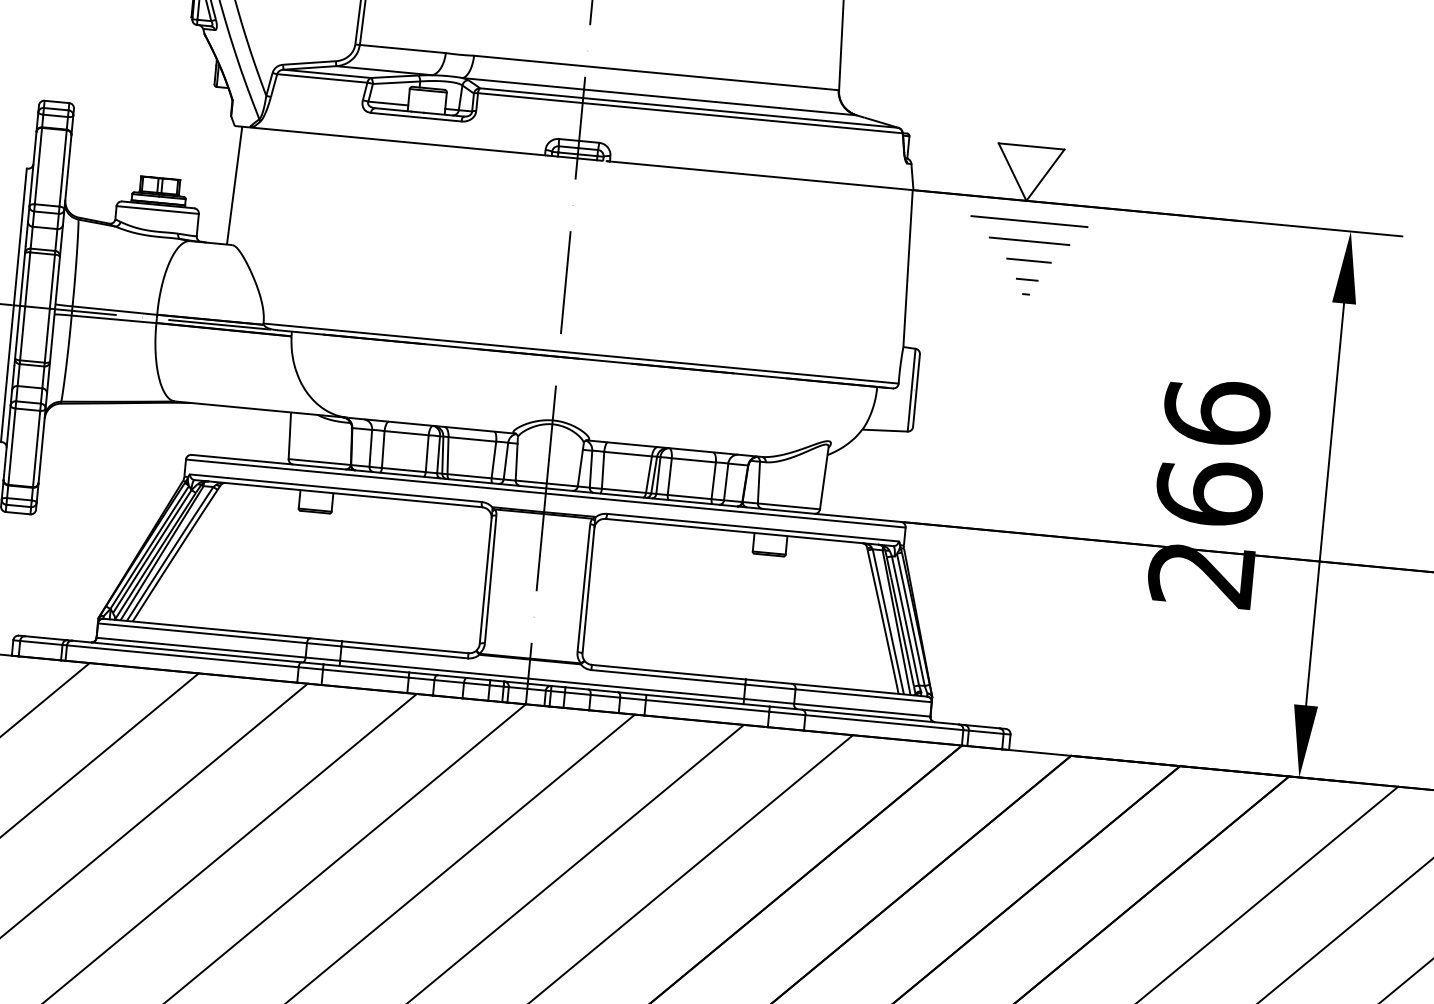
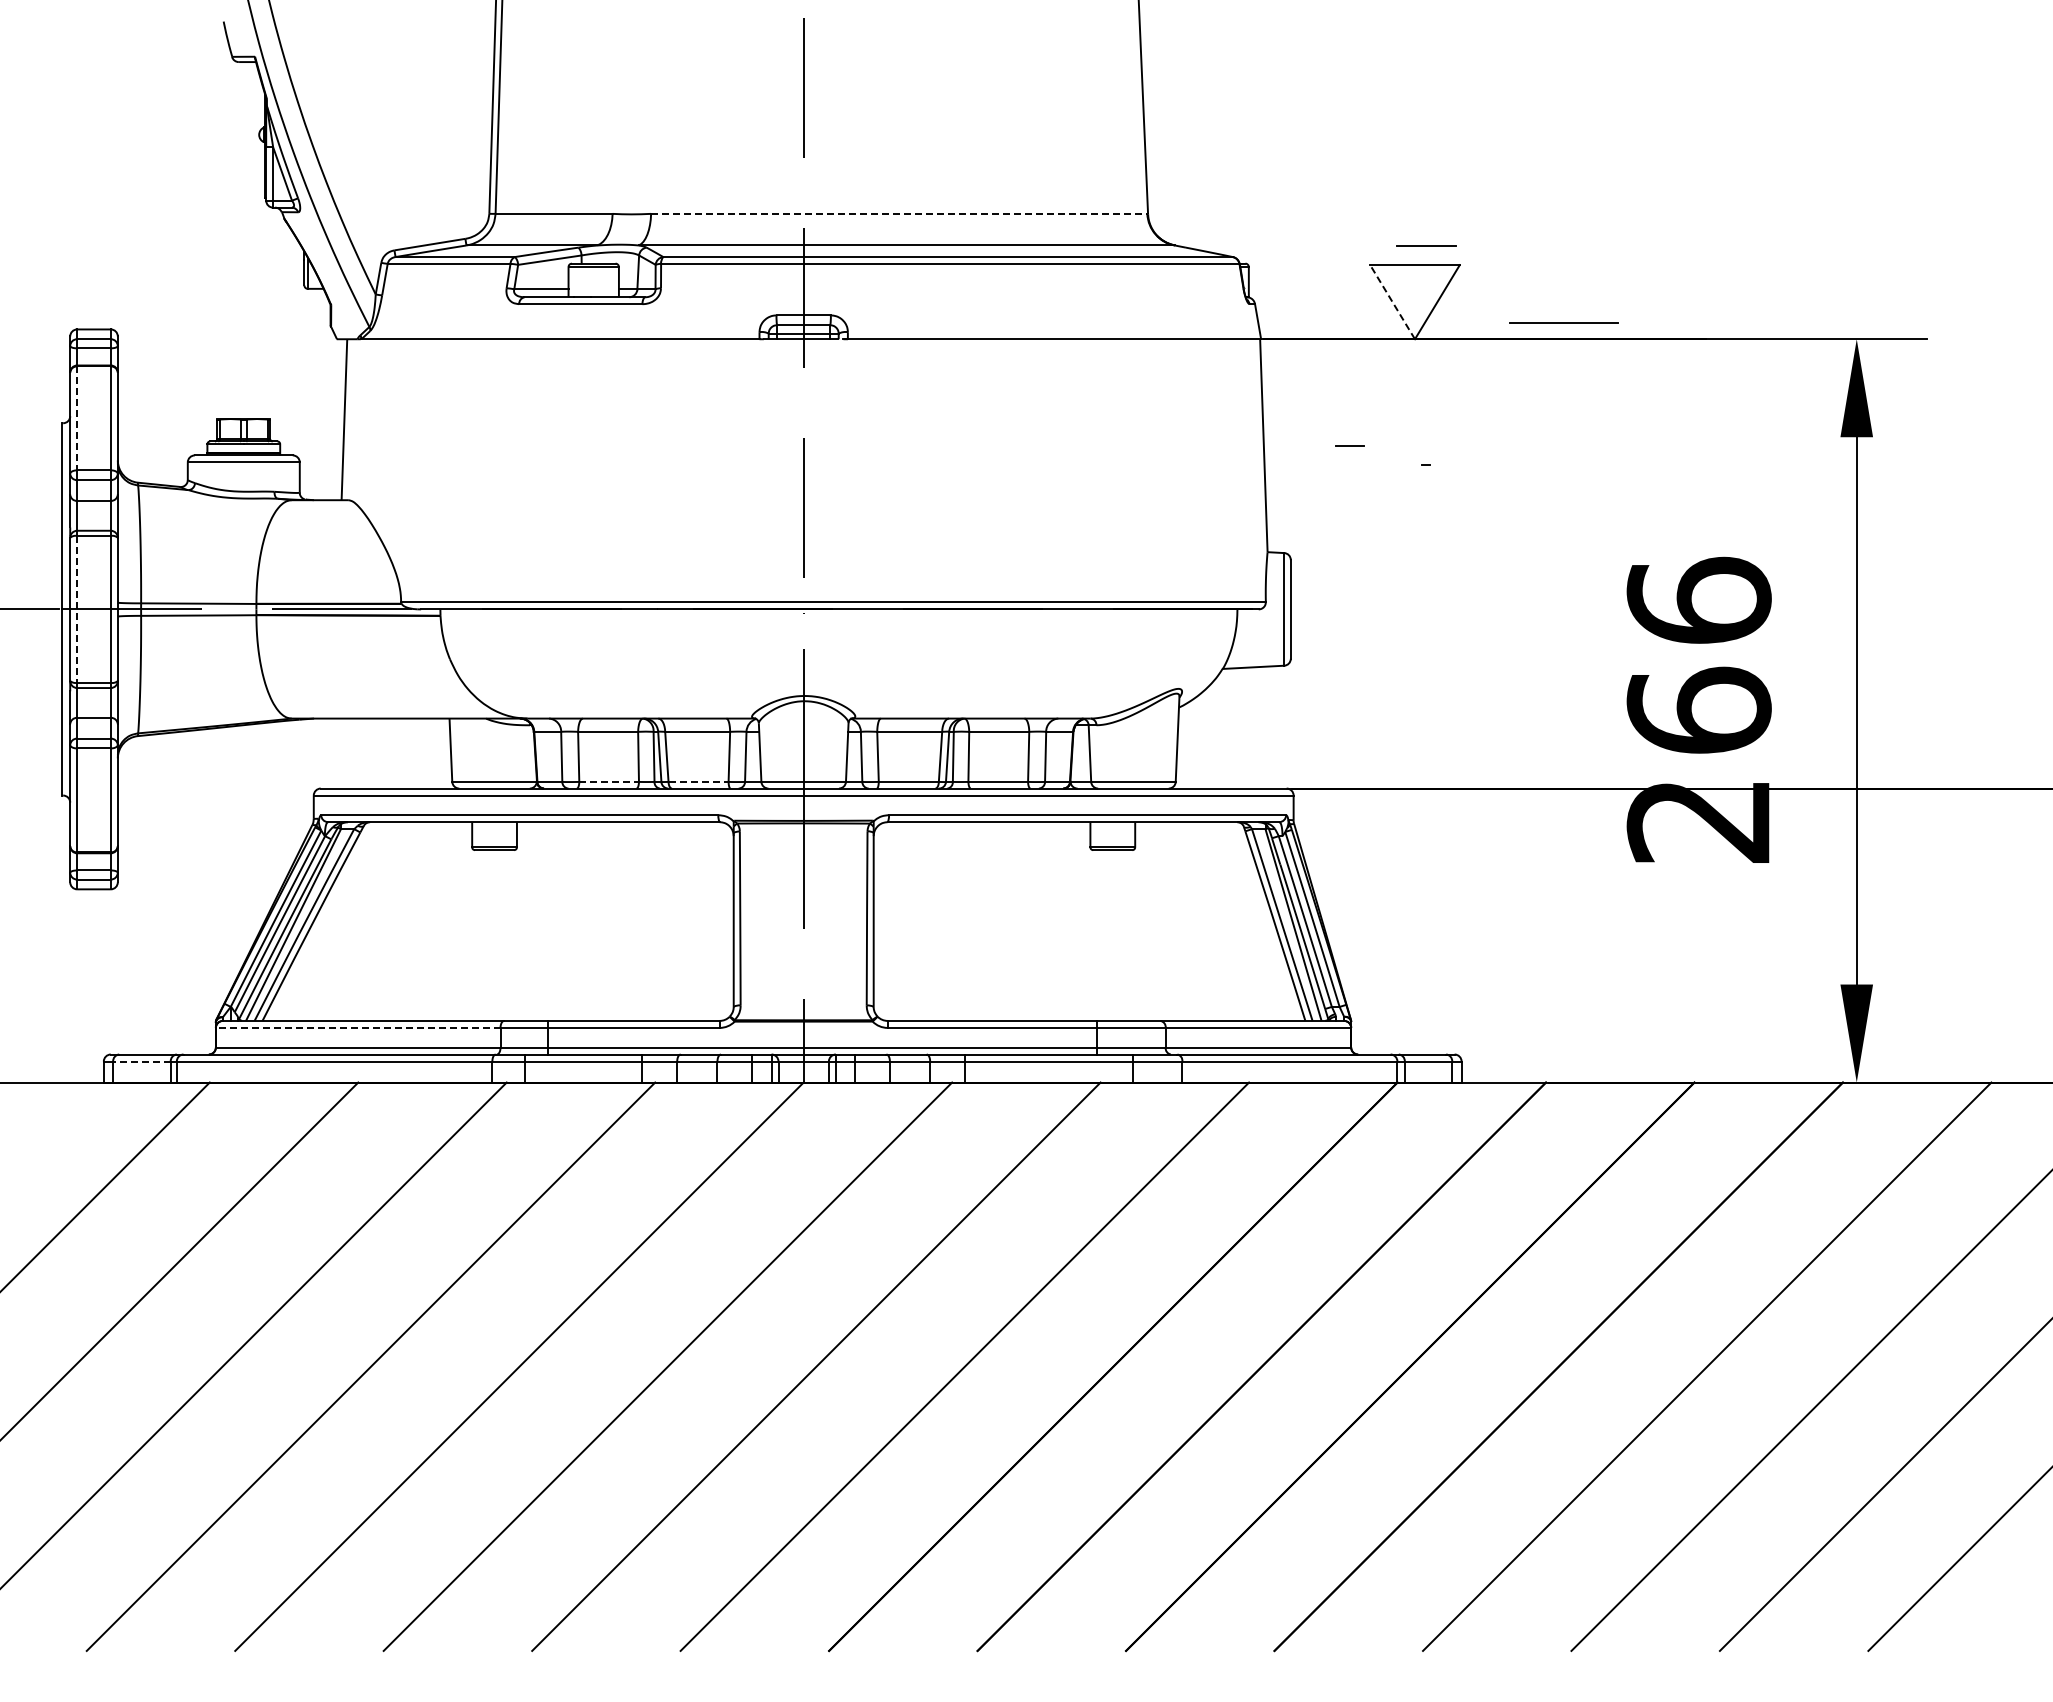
line: (656, 72) -> (899, 213), solid -> dashed
line: (38, 166) -> (77, 418), solid -> dashed
line: (1012, 171) -> (1392, 301), solid -> dashed
line: (1029, 221) -> (1421, 366), removed
line: (1029, 240) -> (1563, 322), moved
line: (1029, 260) -> (1426, 245), moved
line: (1026, 279) -> (1349, 445), moved
line: (25, 306) -> (77, 609), solid -> dashed
line: (404, 469) -> (609, 781), solid -> dashed
line: (470, 476) -> (699, 781), solid -> dashed
line: (202, 632) -> (357, 1027), solid -> dashed
line: (41, 642) -> (141, 1061), solid -> dashed

